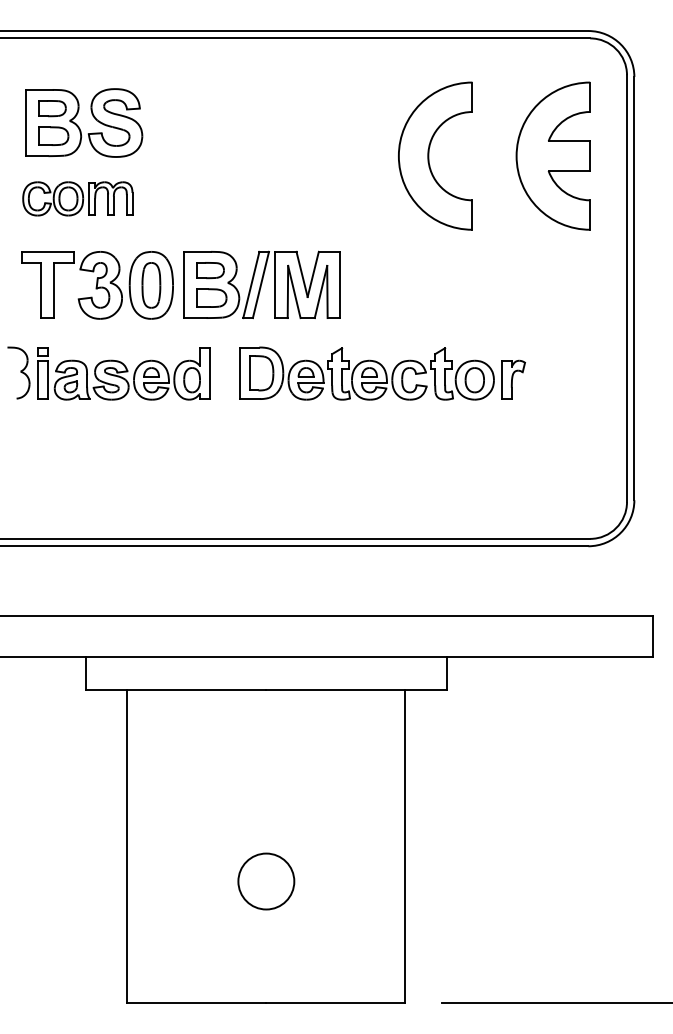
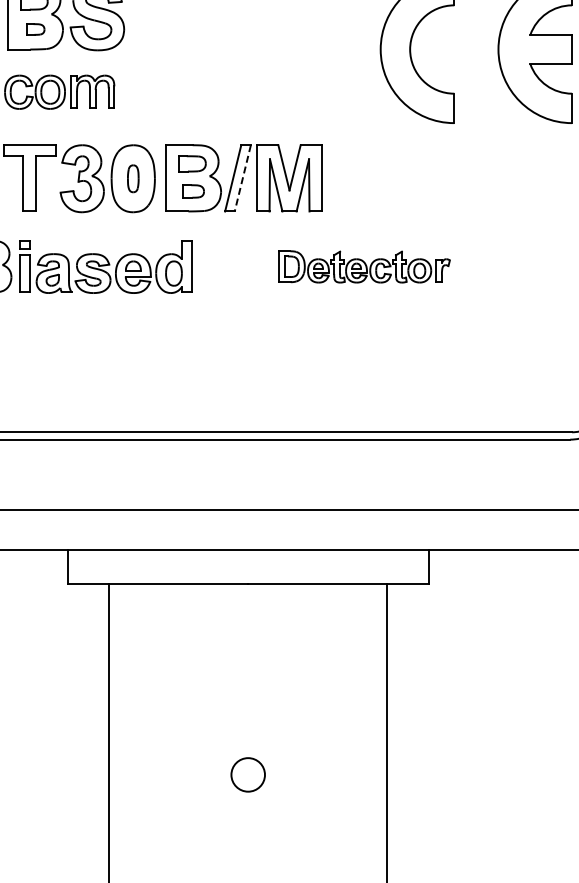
part: (53, 135) -> (35, 28), size x0.6
part: (151, 285) -> (133, 178), size x0.6
line: (260, 285) -> (242, 178), solid -> dashed
part: (211, 297) -> (193, 190), size x0.7
part: (382, 373) -> (364, 266), size x0.6
circle: (266, 881) -> (248, 774), size x0.6

